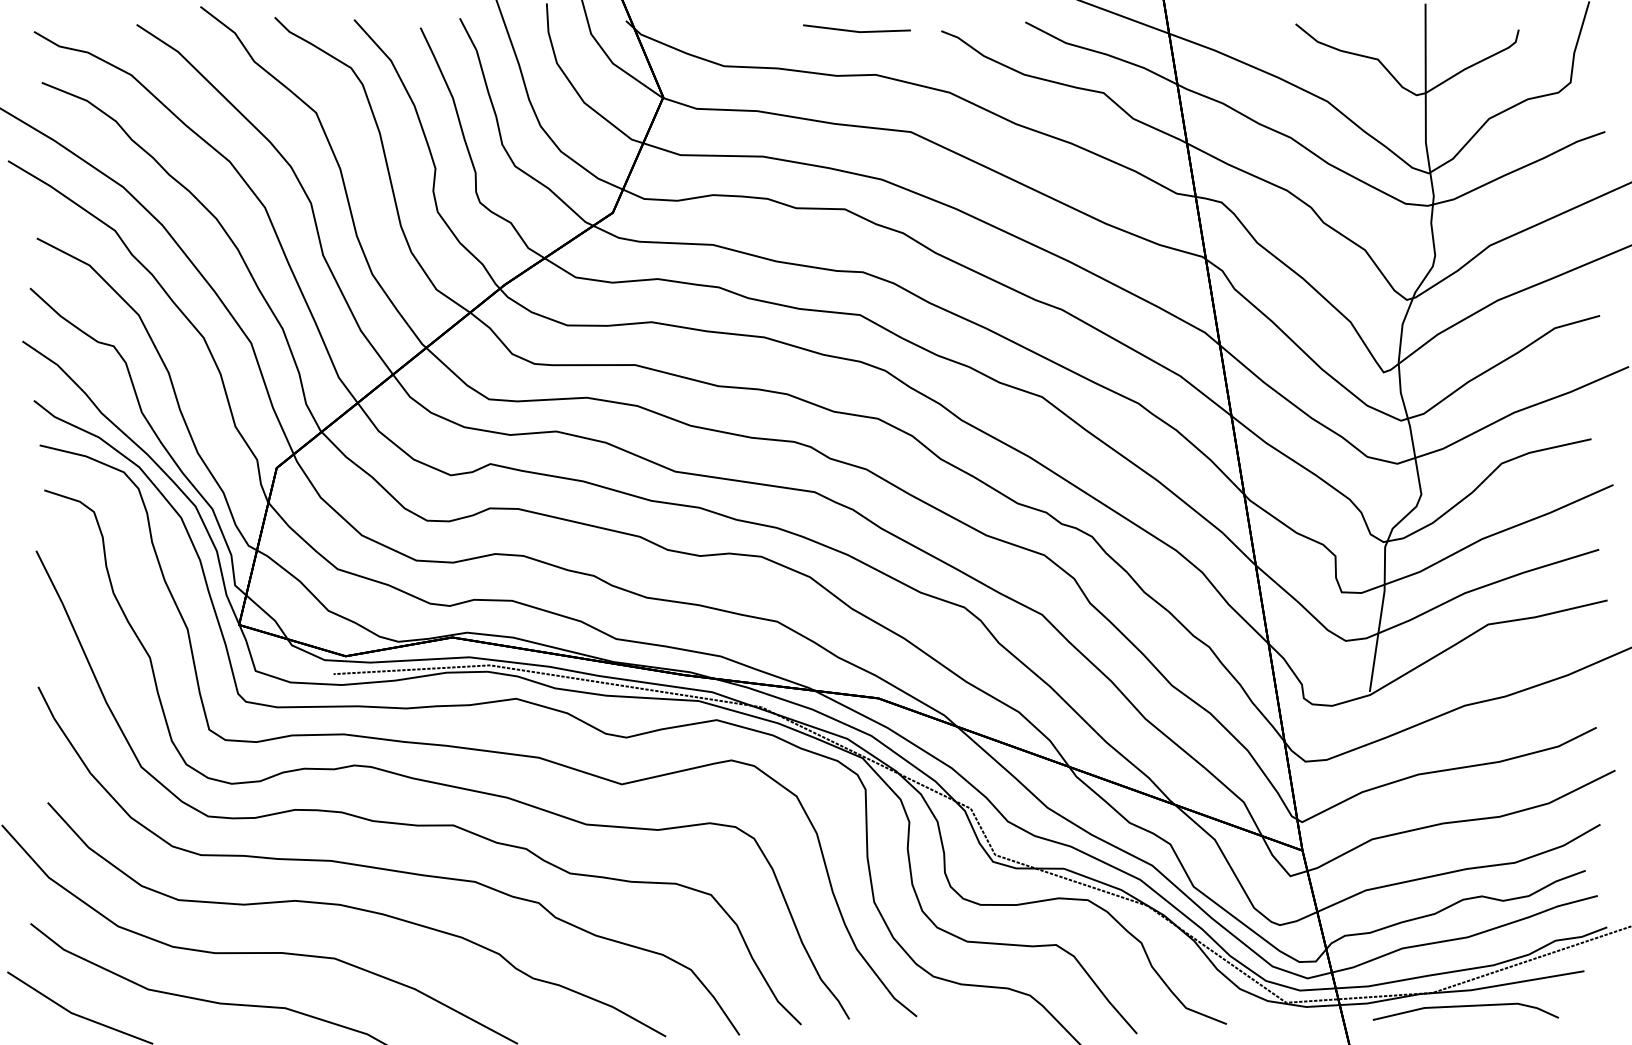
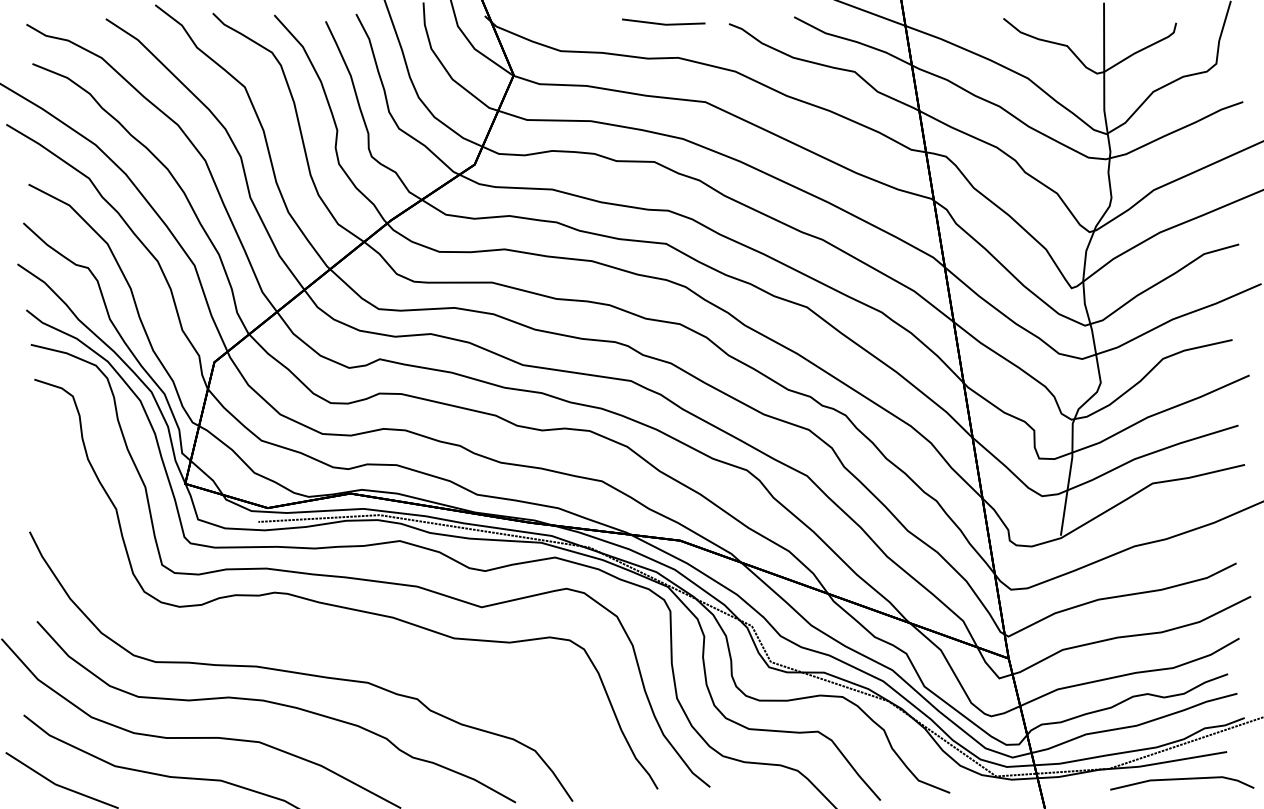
curve: (412, 823) -> (319, 637), removed
line: (1466, 1006) -> (1182, 779), moved

